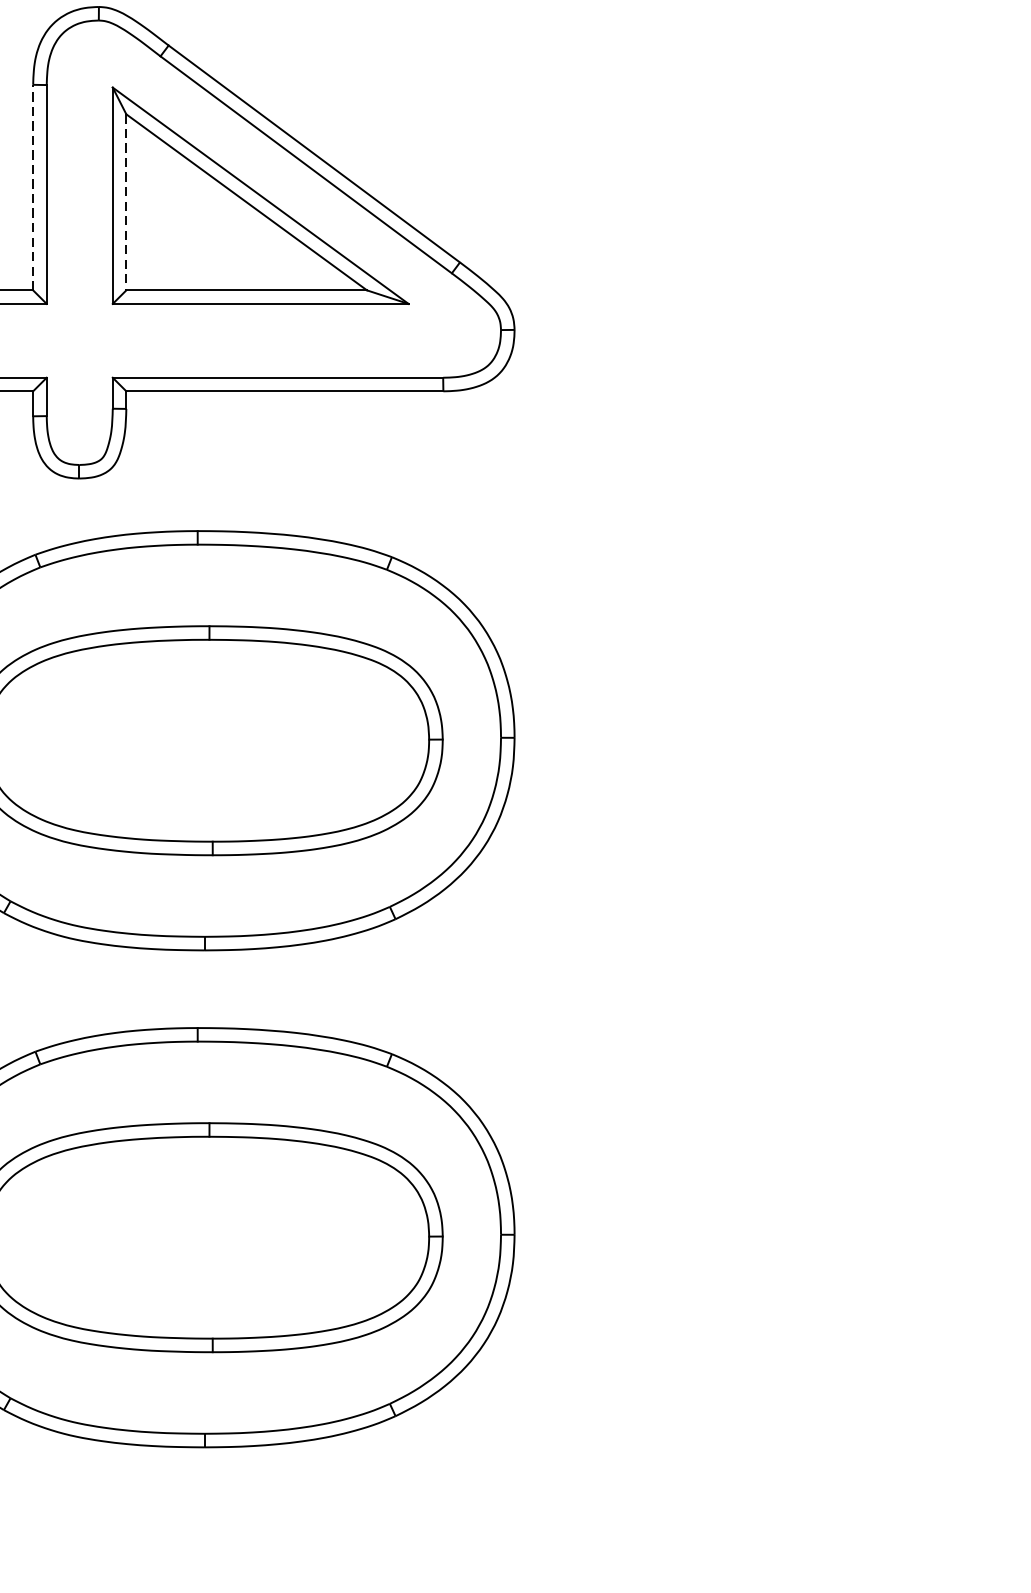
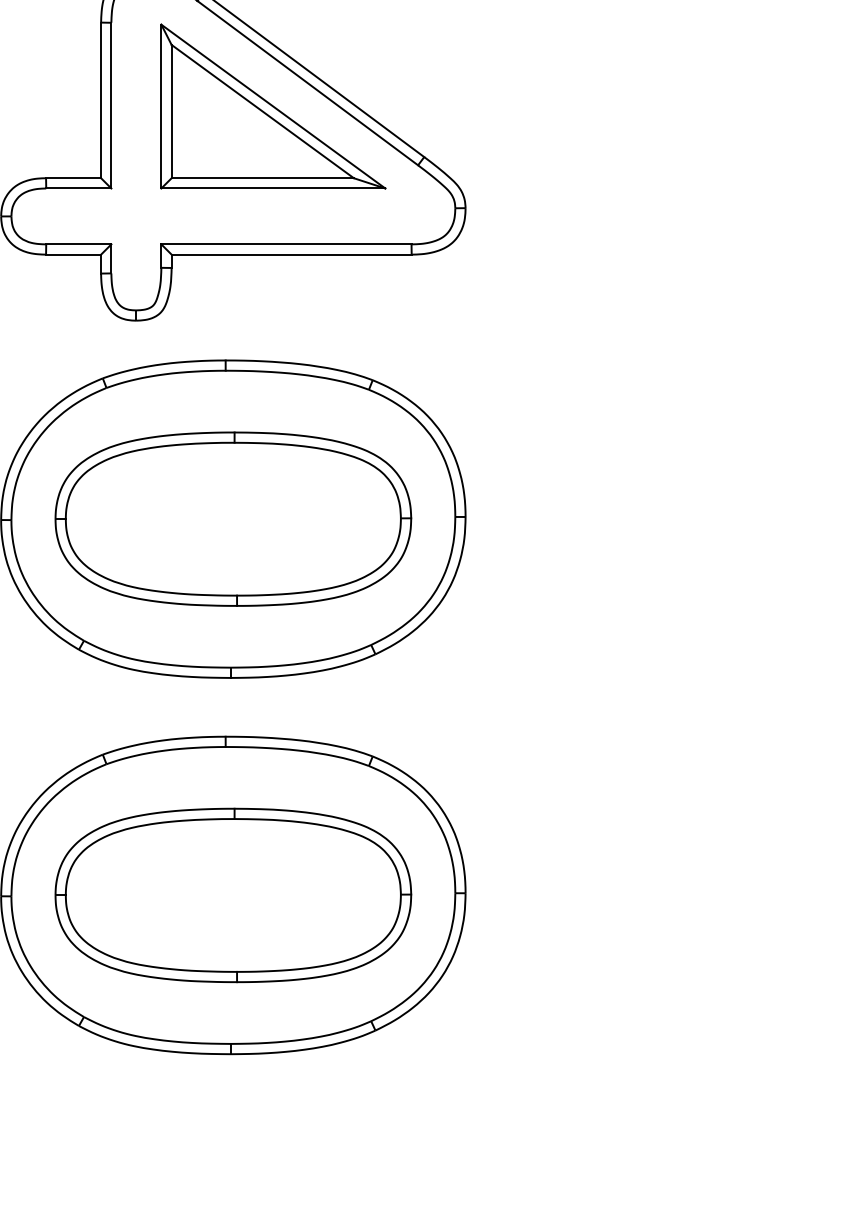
line: (33, 187) -> (101, 100), dashed -> solid
line: (126, 202) -> (171, 111), dashed -> solid

